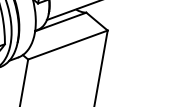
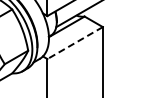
line: (68, 45) -> (75, 43), solid -> dashed

